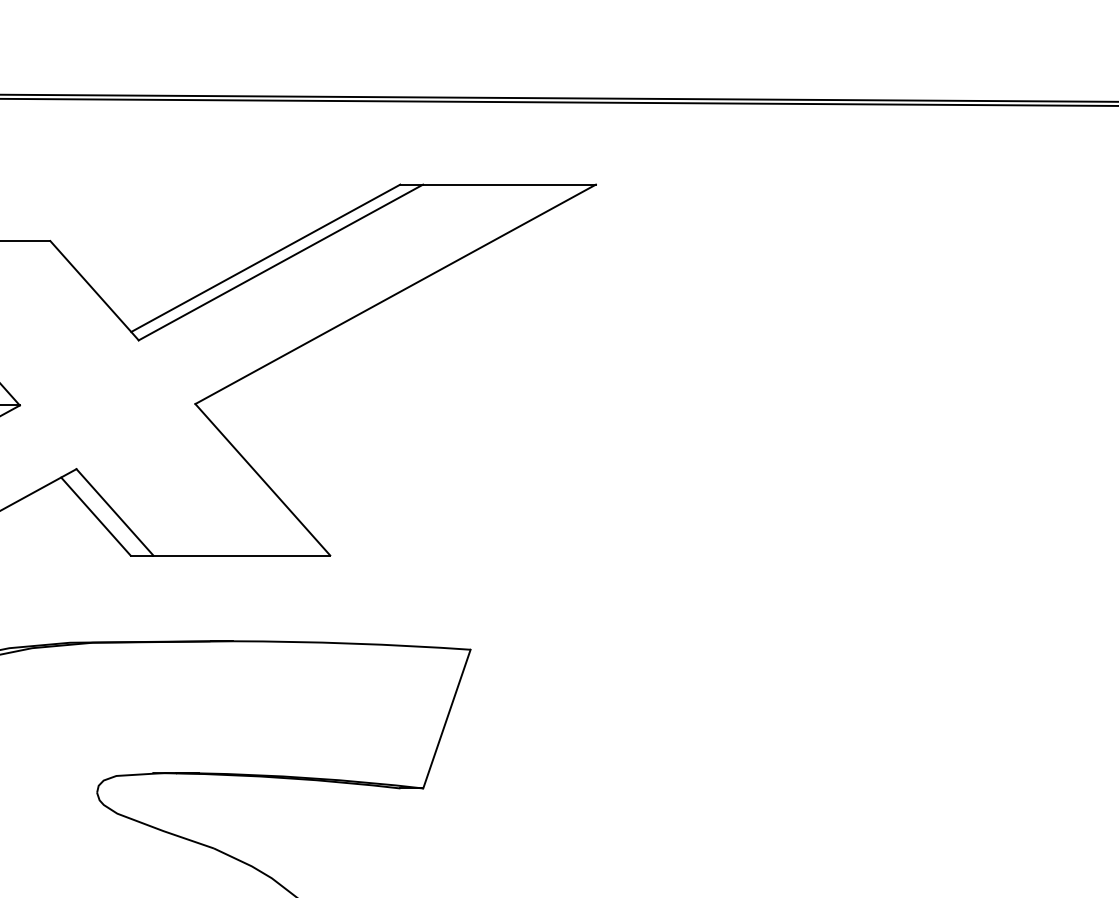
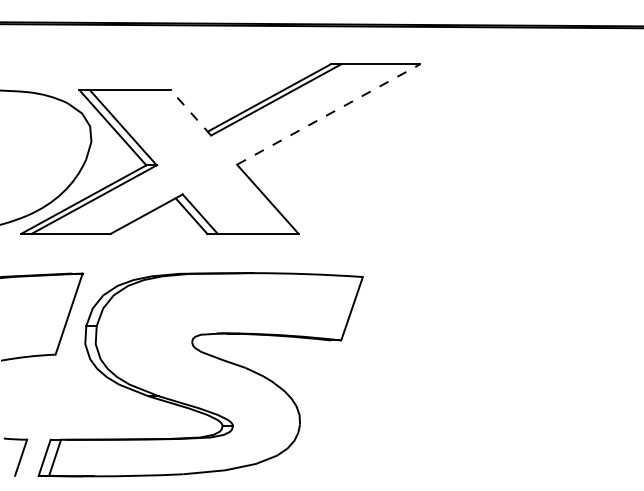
line: (93, 289) -> (190, 112), solid -> dashed
line: (397, 294) -> (329, 114), solid -> dashed

